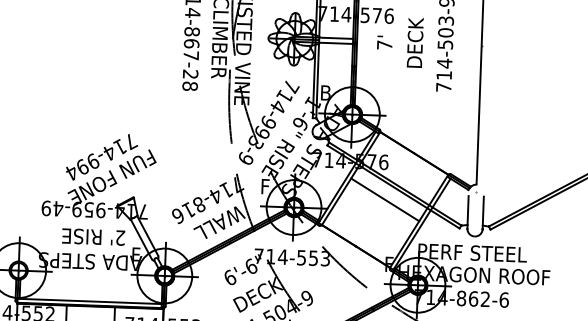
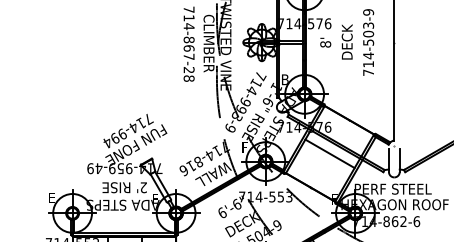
text: (384, 45) -> (325, 44), 7' -> 8'

